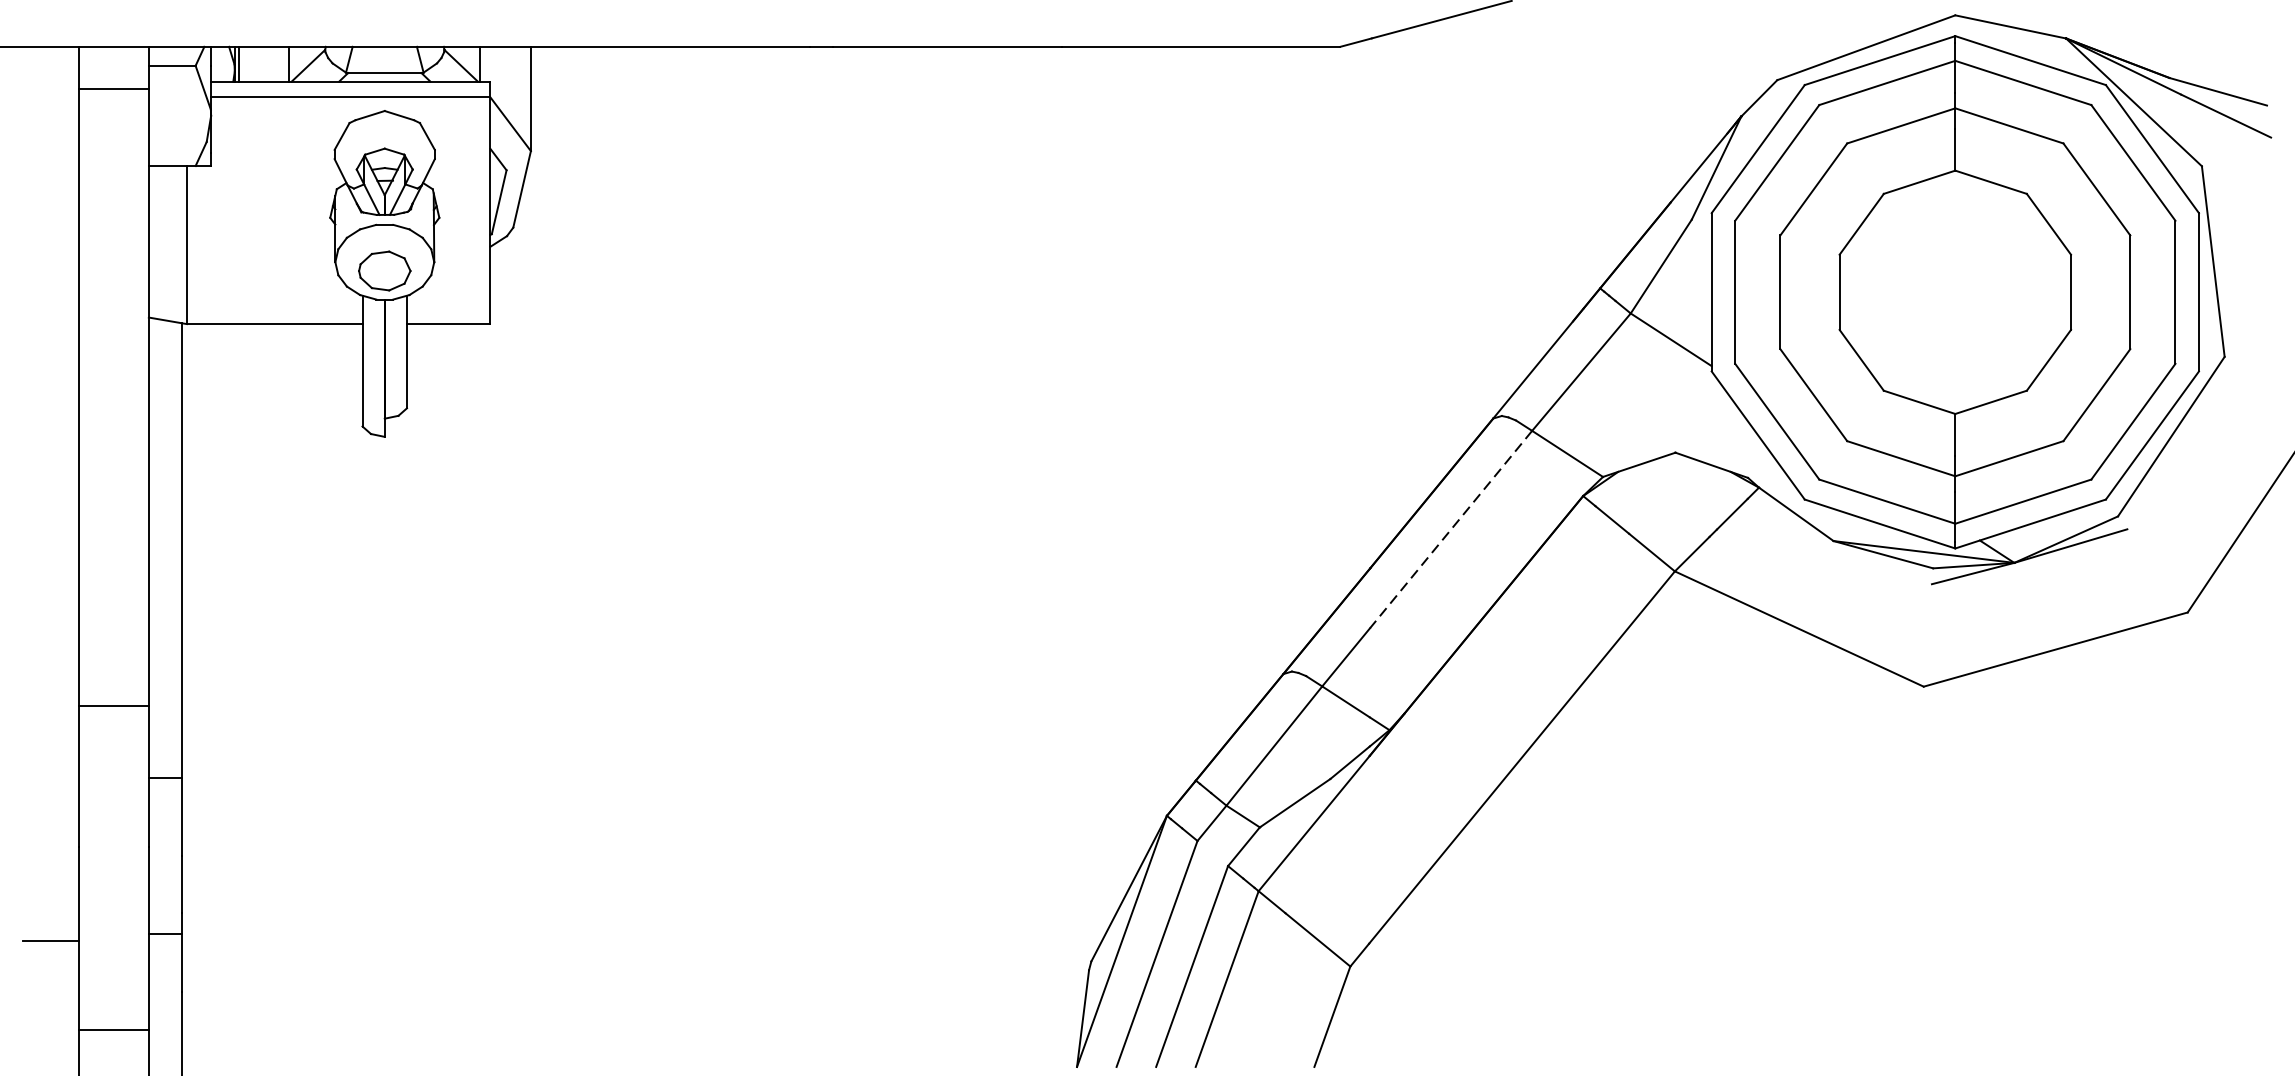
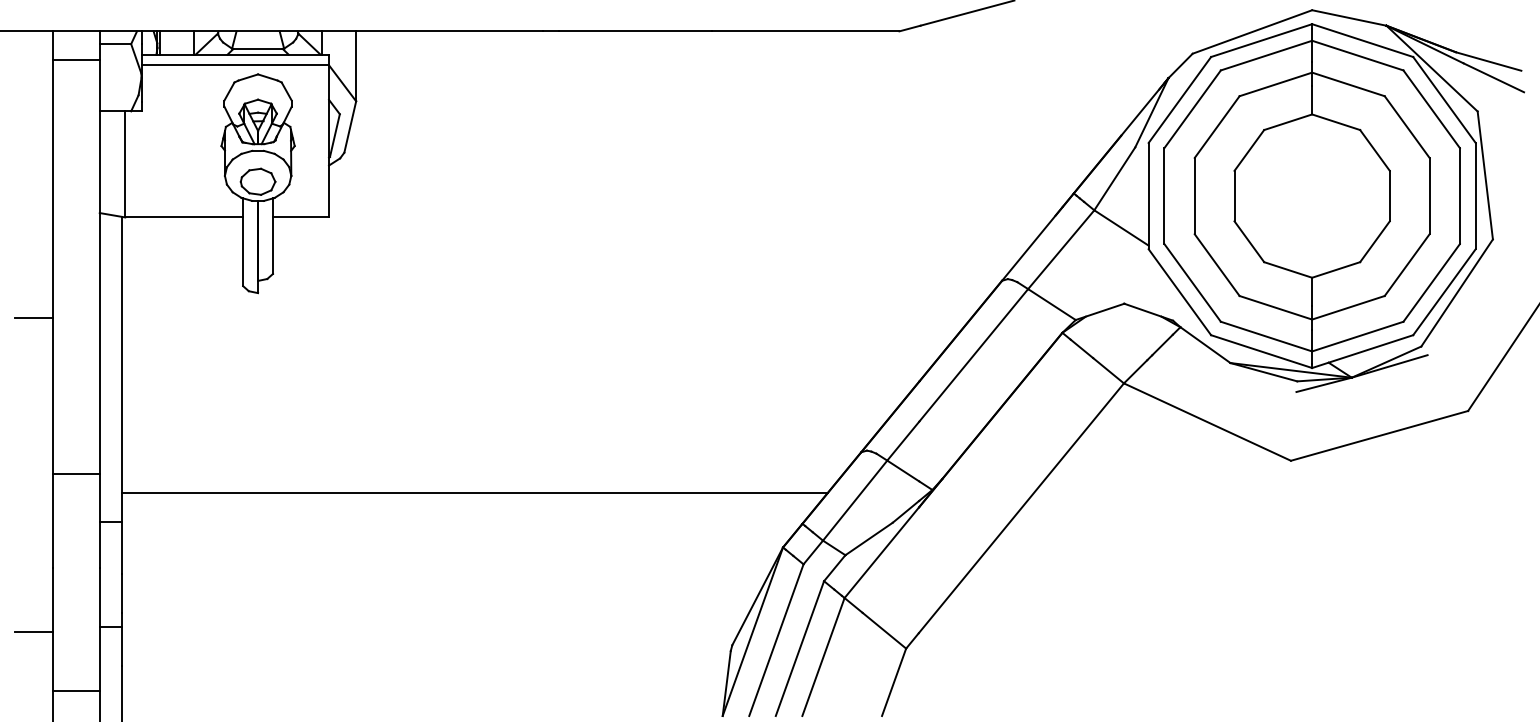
line: (50, 474) -> (33, 318), added
line: (1450, 529) -> (973, 355), dashed -> solid
line: (707, 733) -> (474, 492), added

